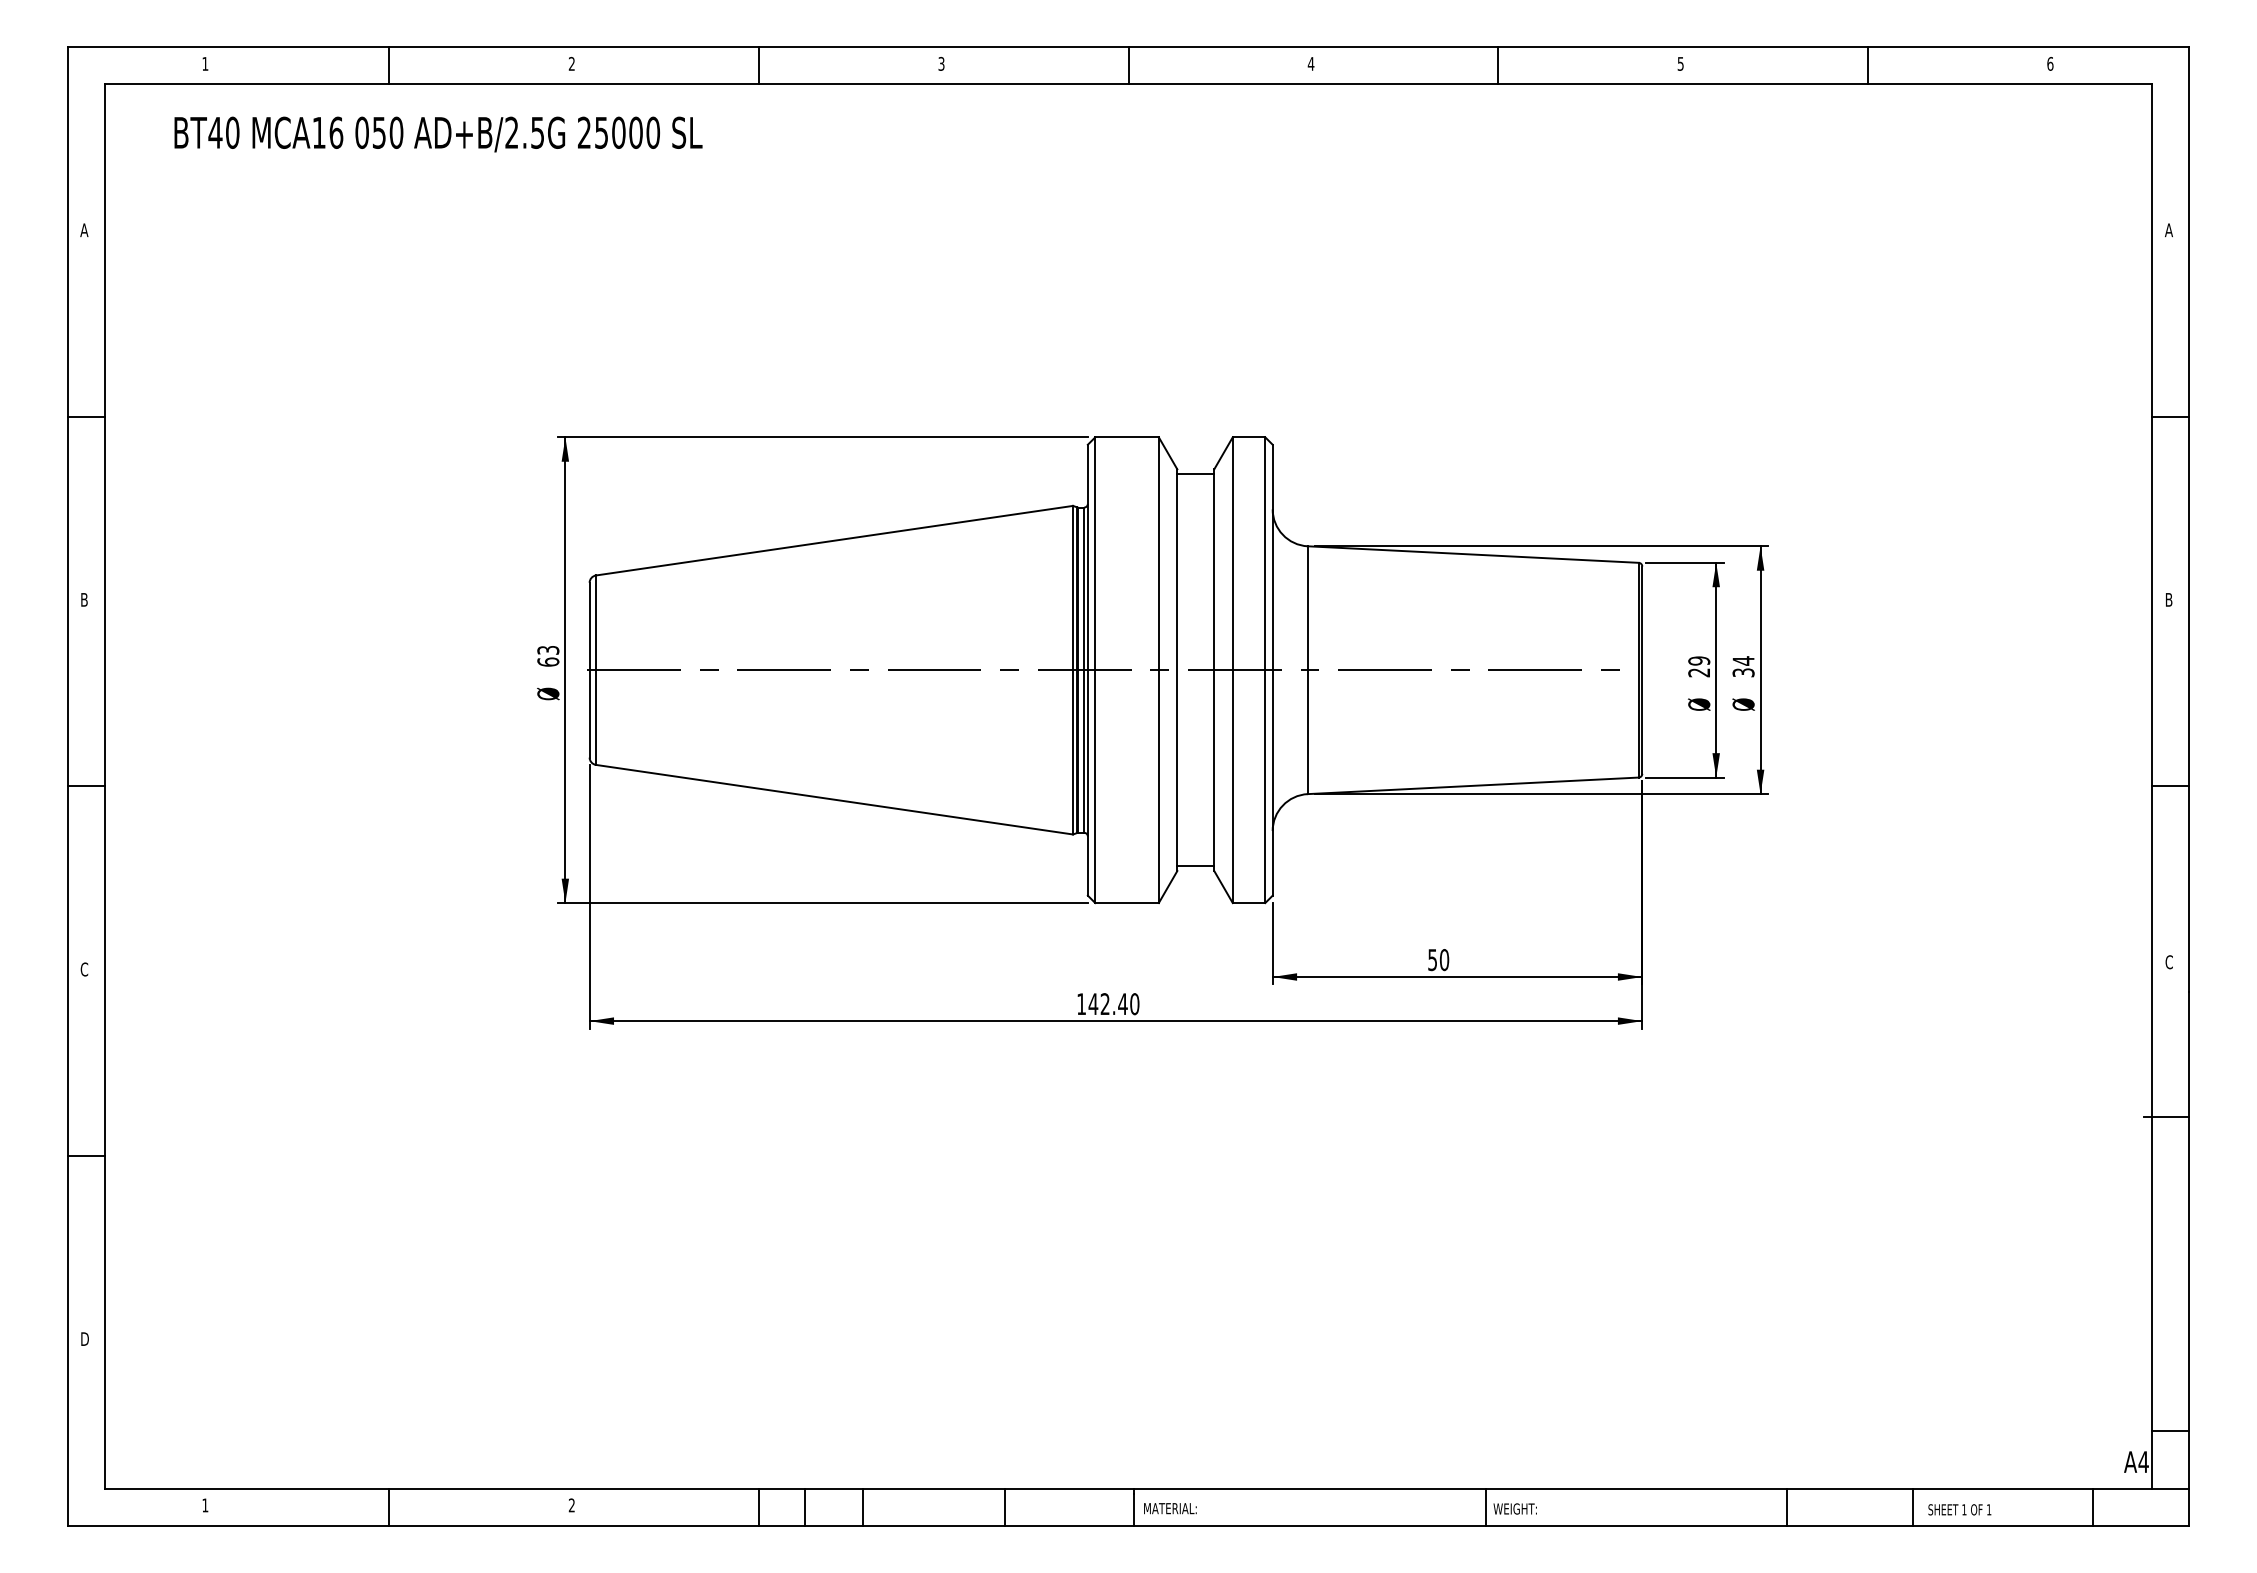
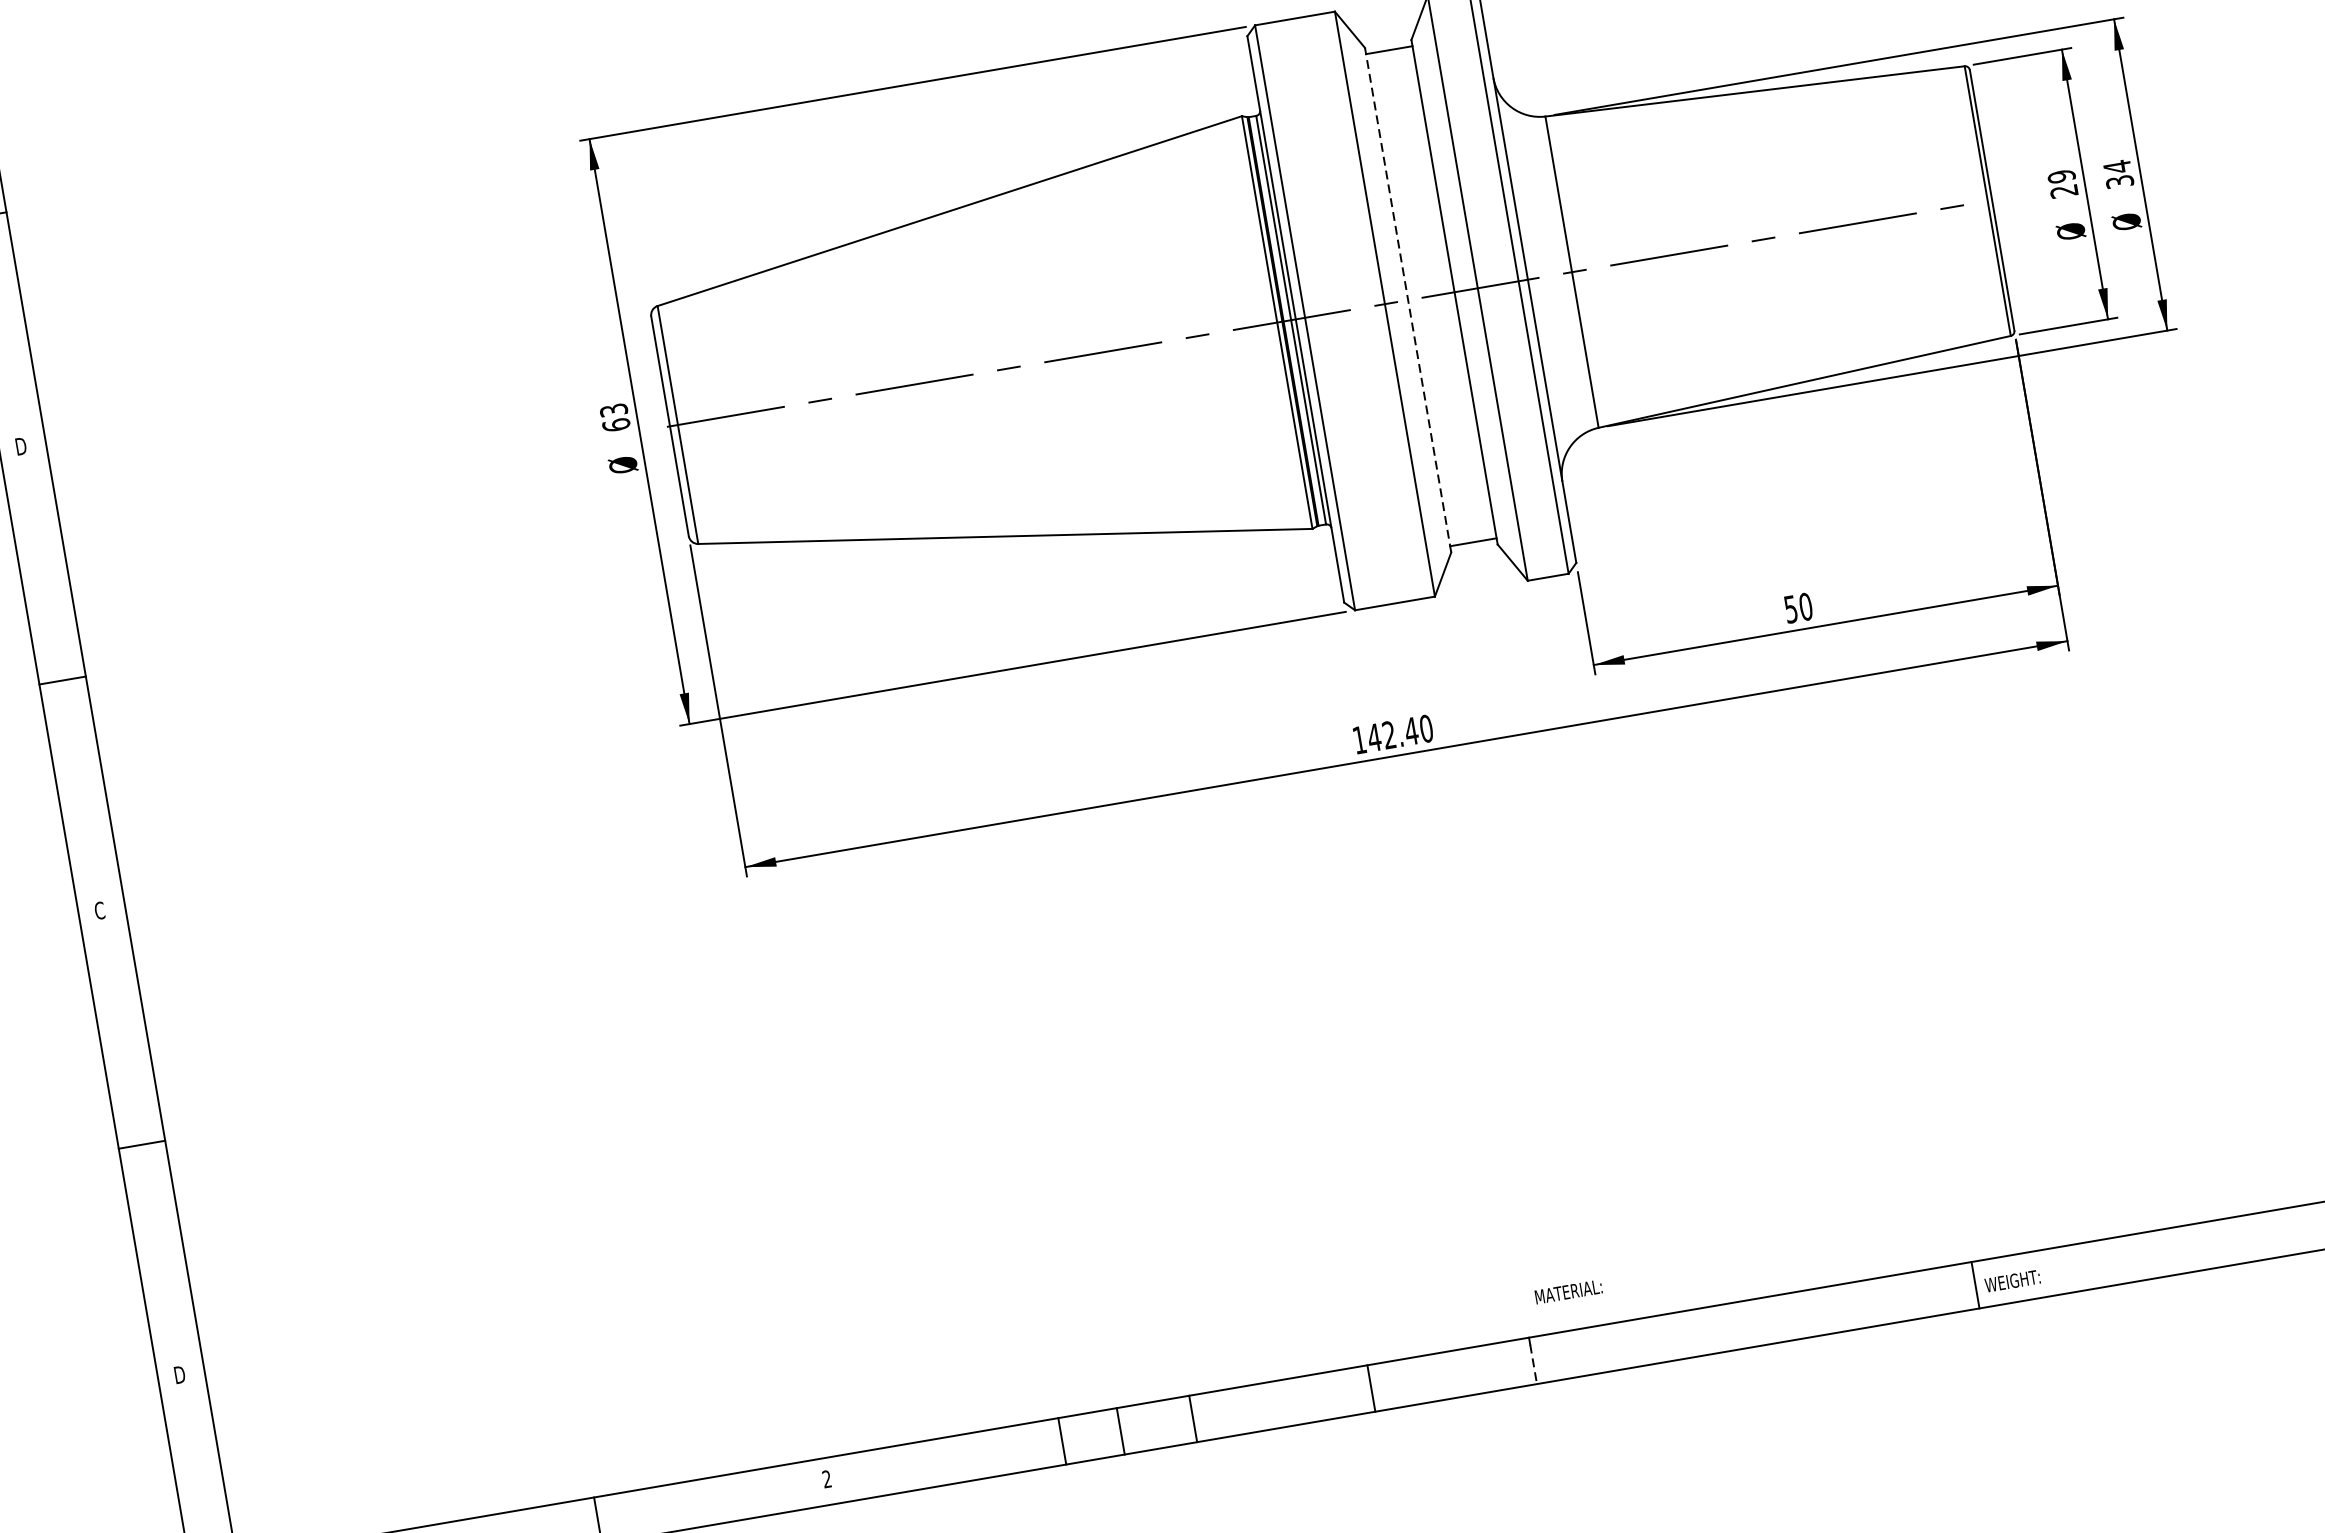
text: (85, 600) -> (21, 447), B -> D
line: (1177, 670) -> (1408, 300), solid -> dashed
text: (1170, 1508) -> (1568, 1291), moved
line: (1133, 1510) -> (1533, 1365), solid -> dashed

